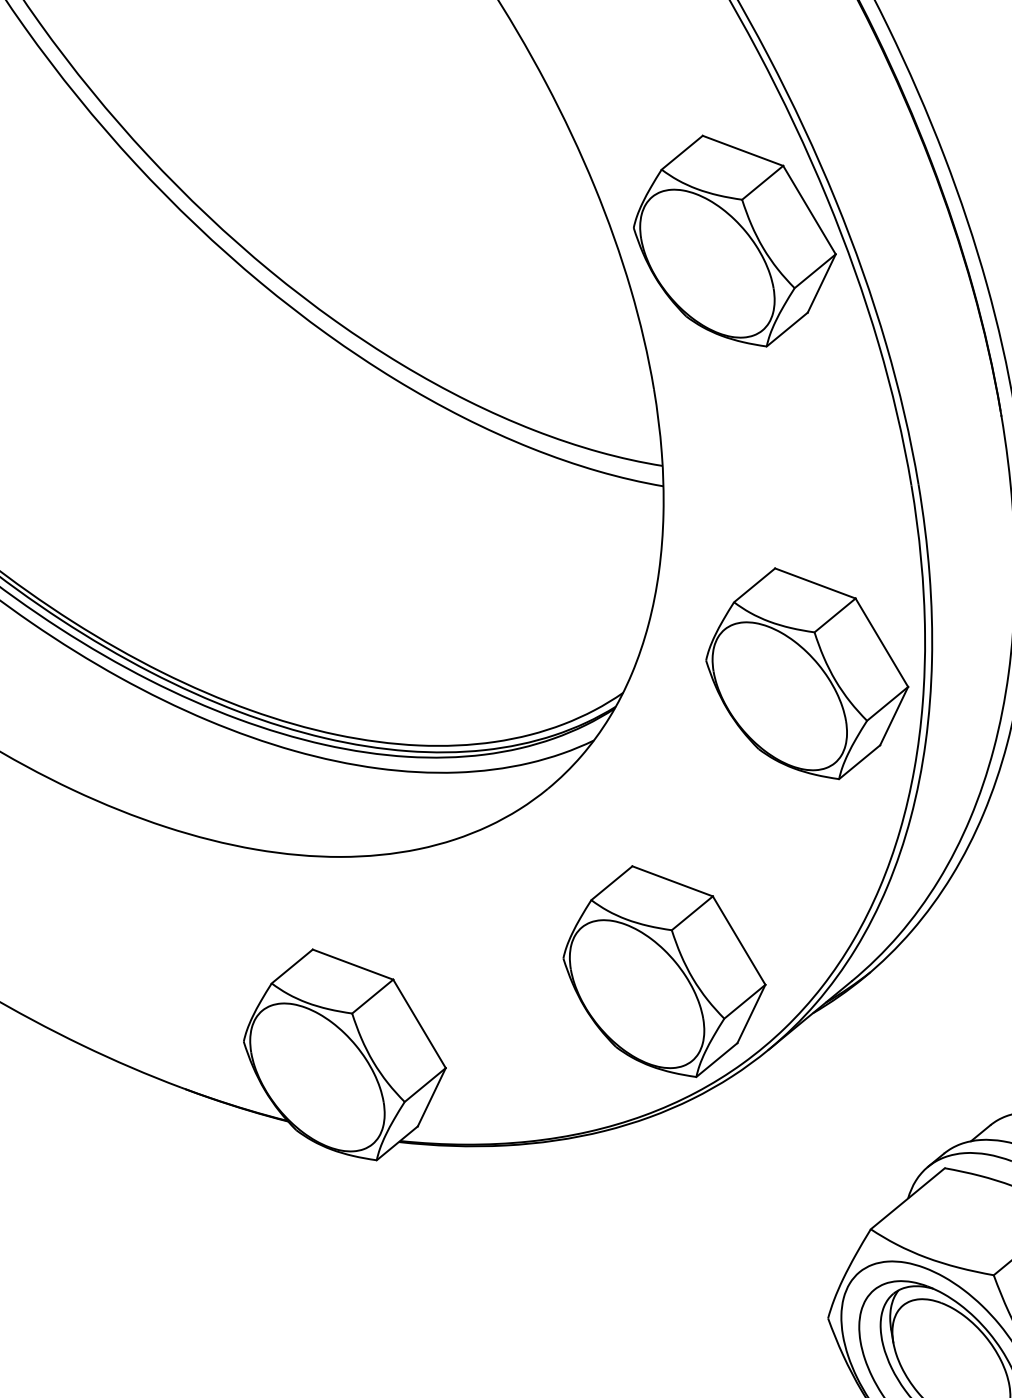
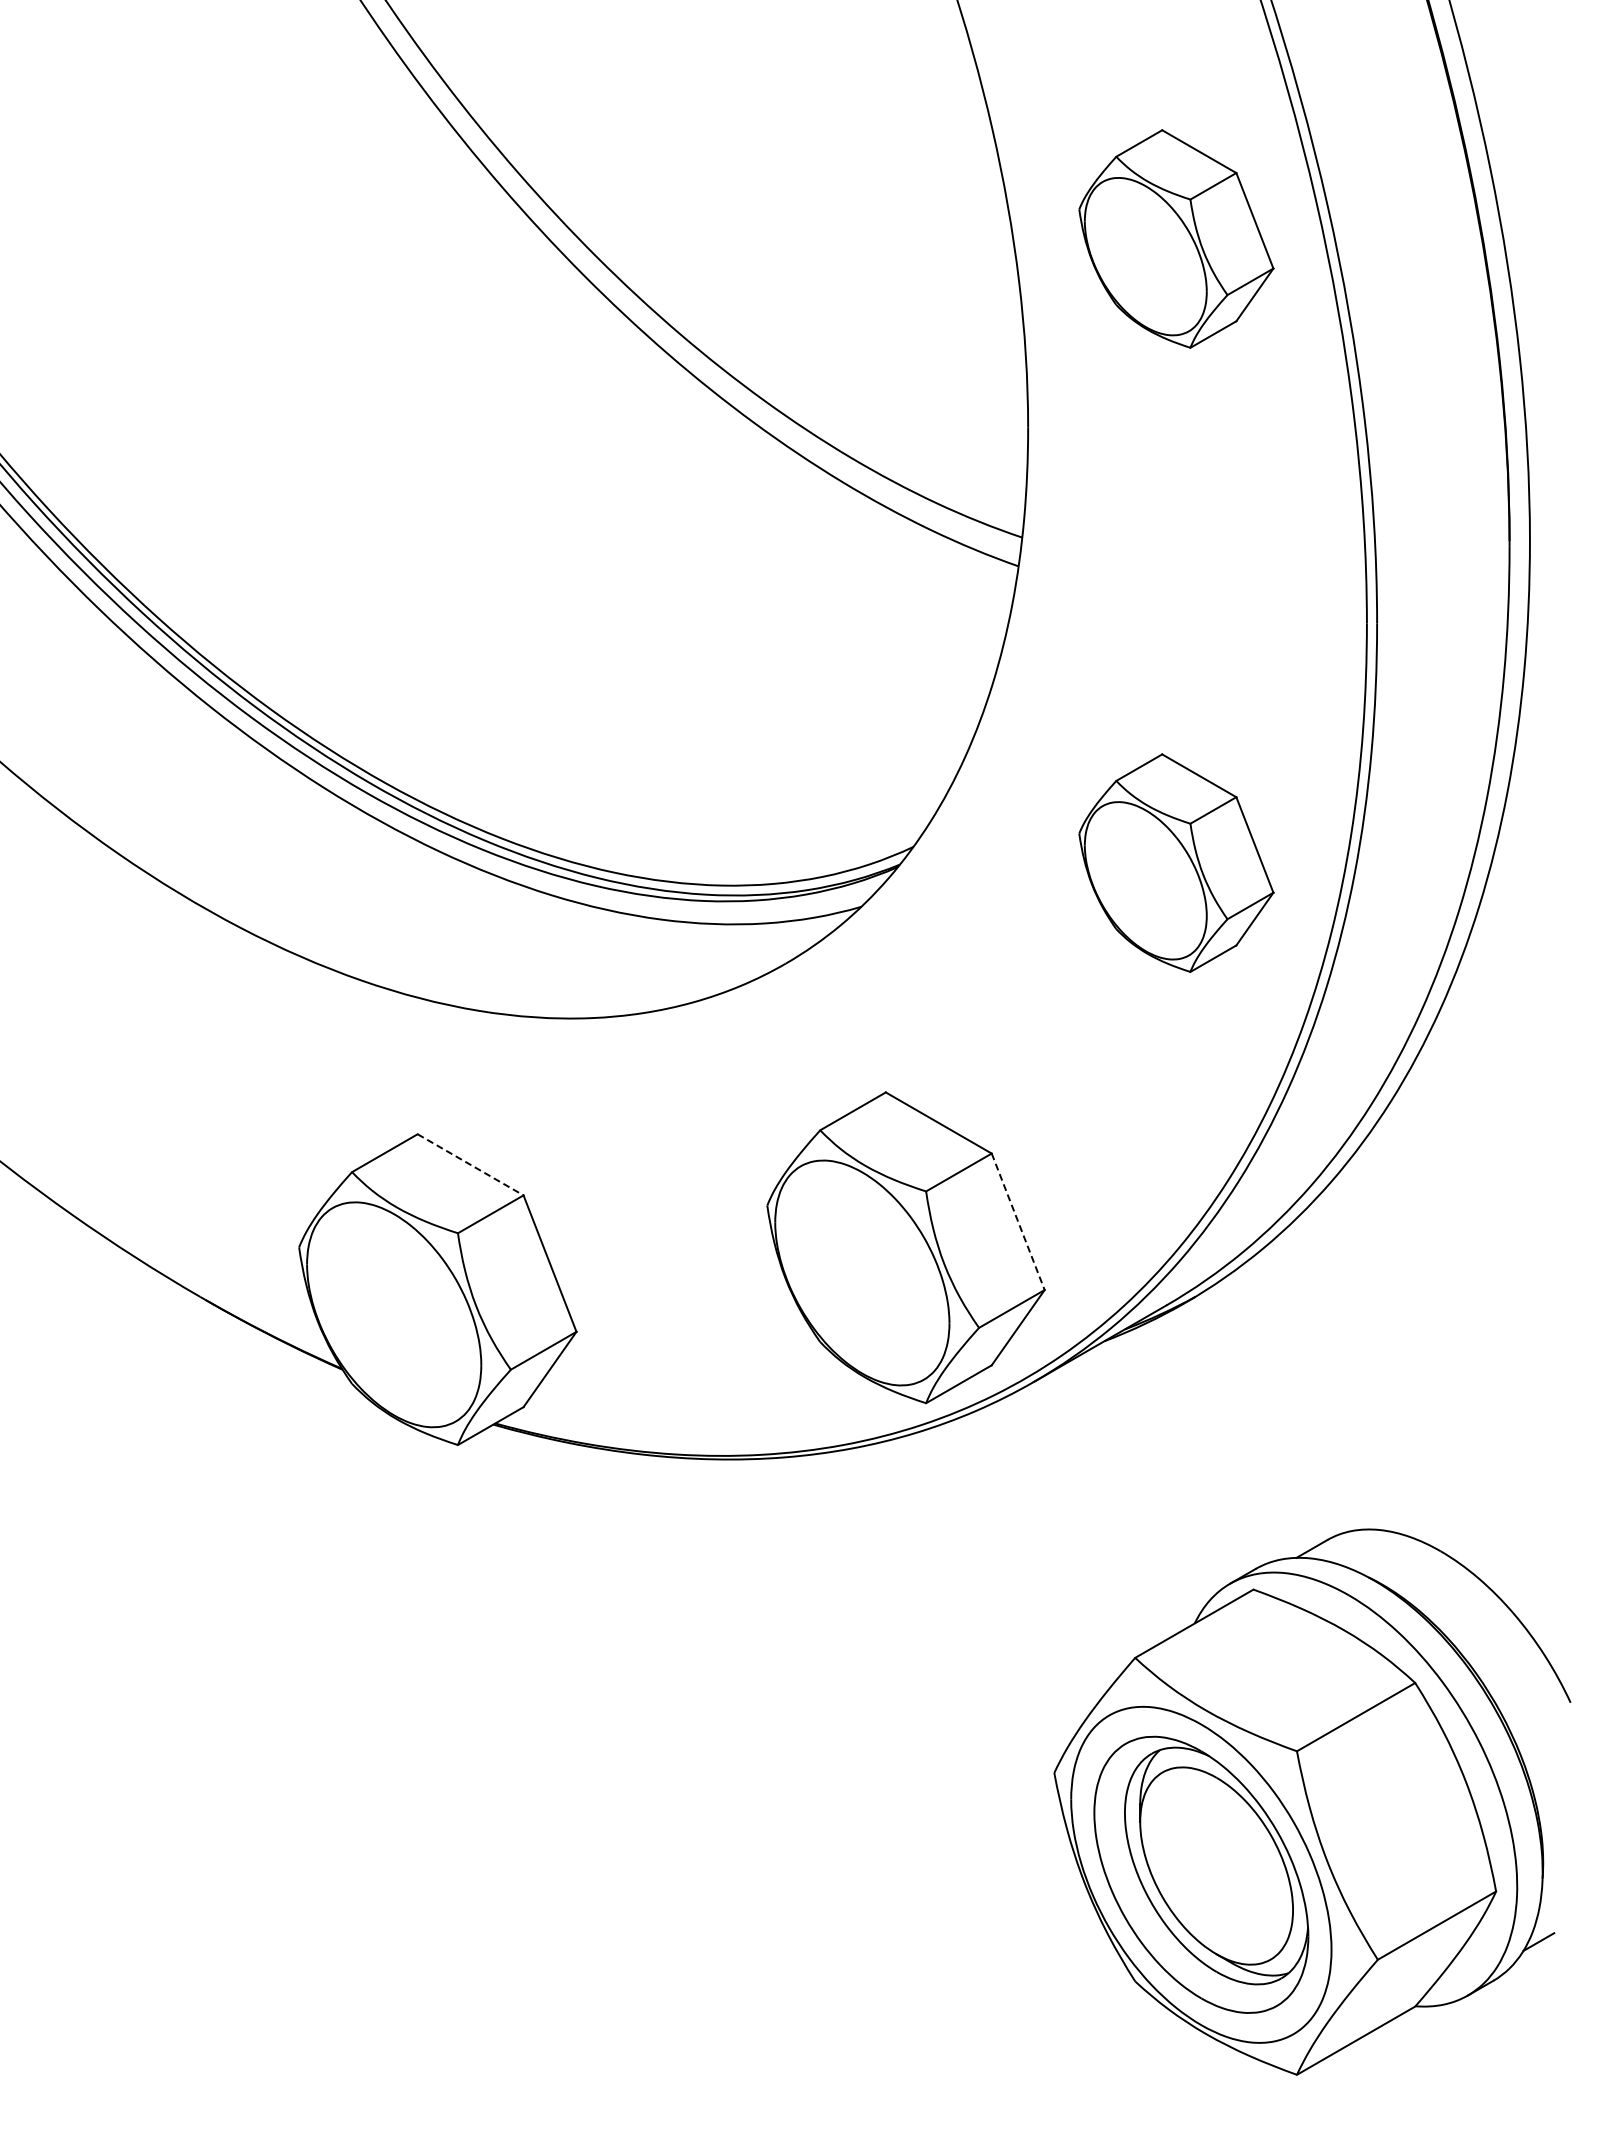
part: (734, 240) -> (1176, 238), size x0.7
part: (807, 673) -> (1176, 862), size x0.7
line: (739, 941) -> (1018, 1222), solid -> dashed
line: (353, 964) -> (471, 1165), solid -> dashed

